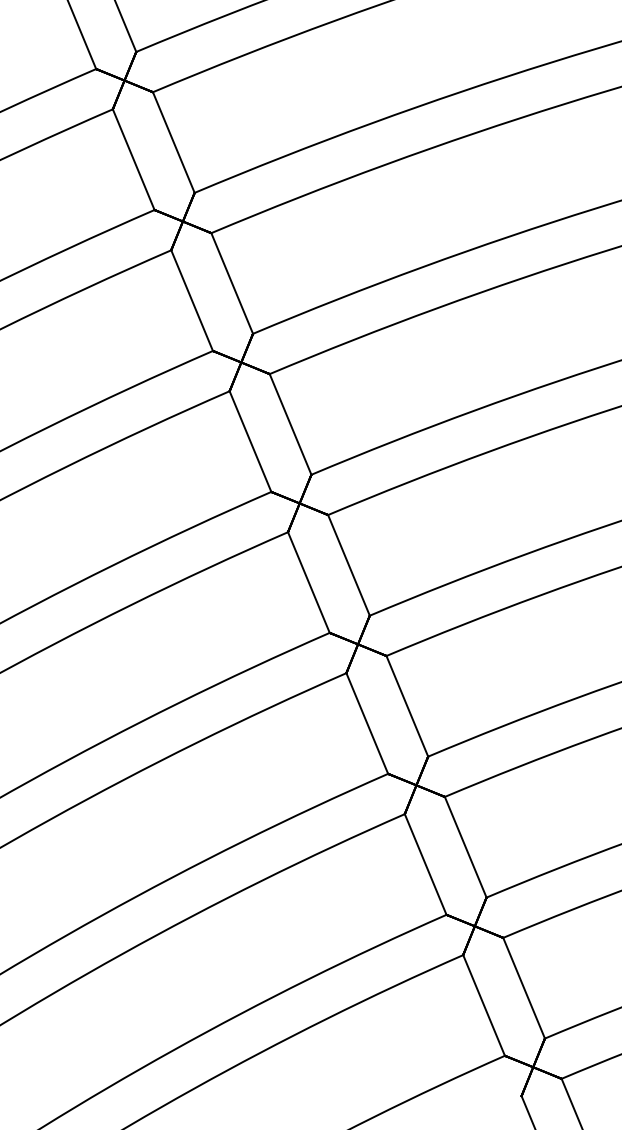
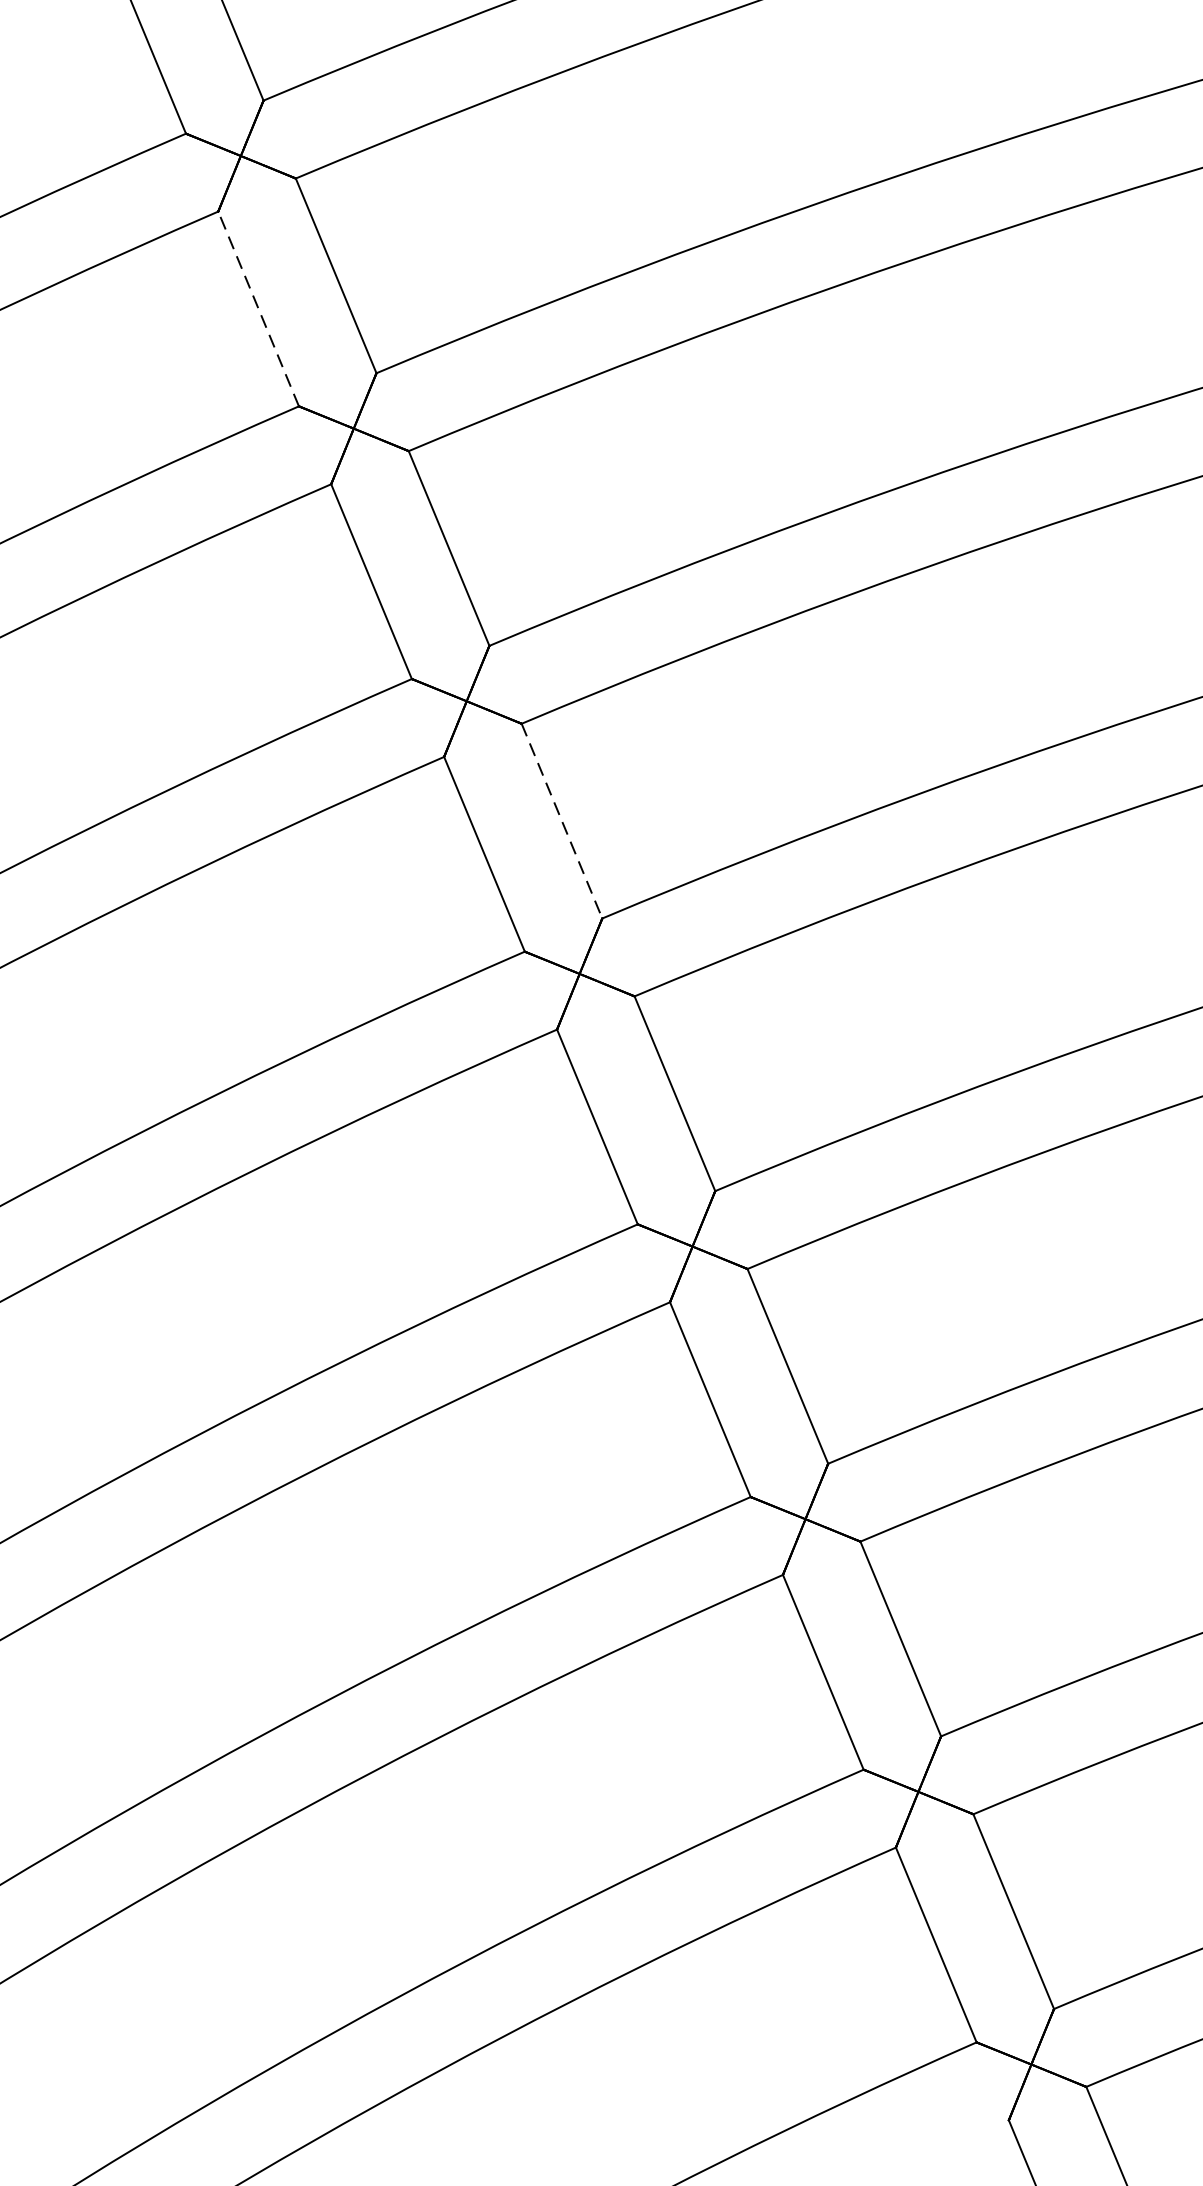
line: (133, 159) -> (258, 308), solid -> dashed
line: (290, 424) -> (561, 821), solid -> dashed

